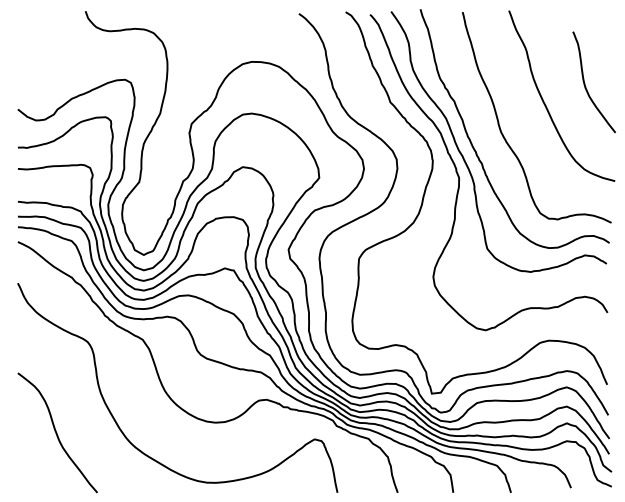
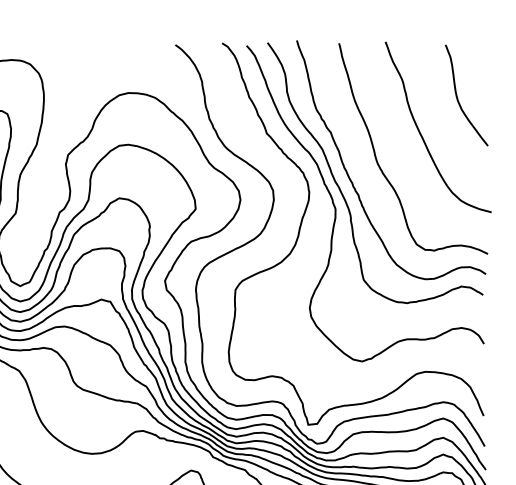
curve: (585, 83) -> (457, 96), moved

